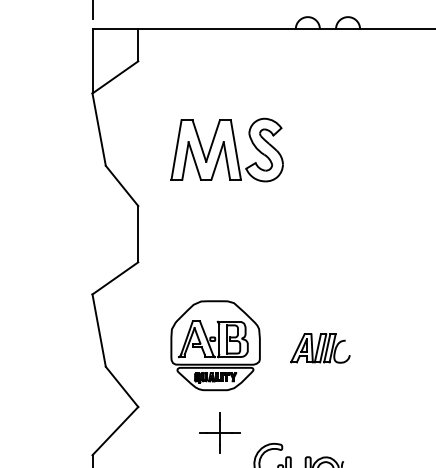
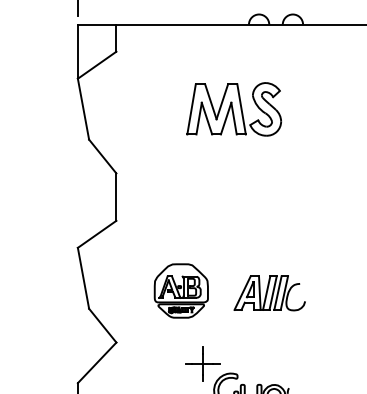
part: (226, 150) -> (233, 109), moved
part: (214, 345) -> (180, 290), size x0.71
part: (320, 348) -> (269, 293), size x1.43
part: (219, 431) -> (202, 363), moved

